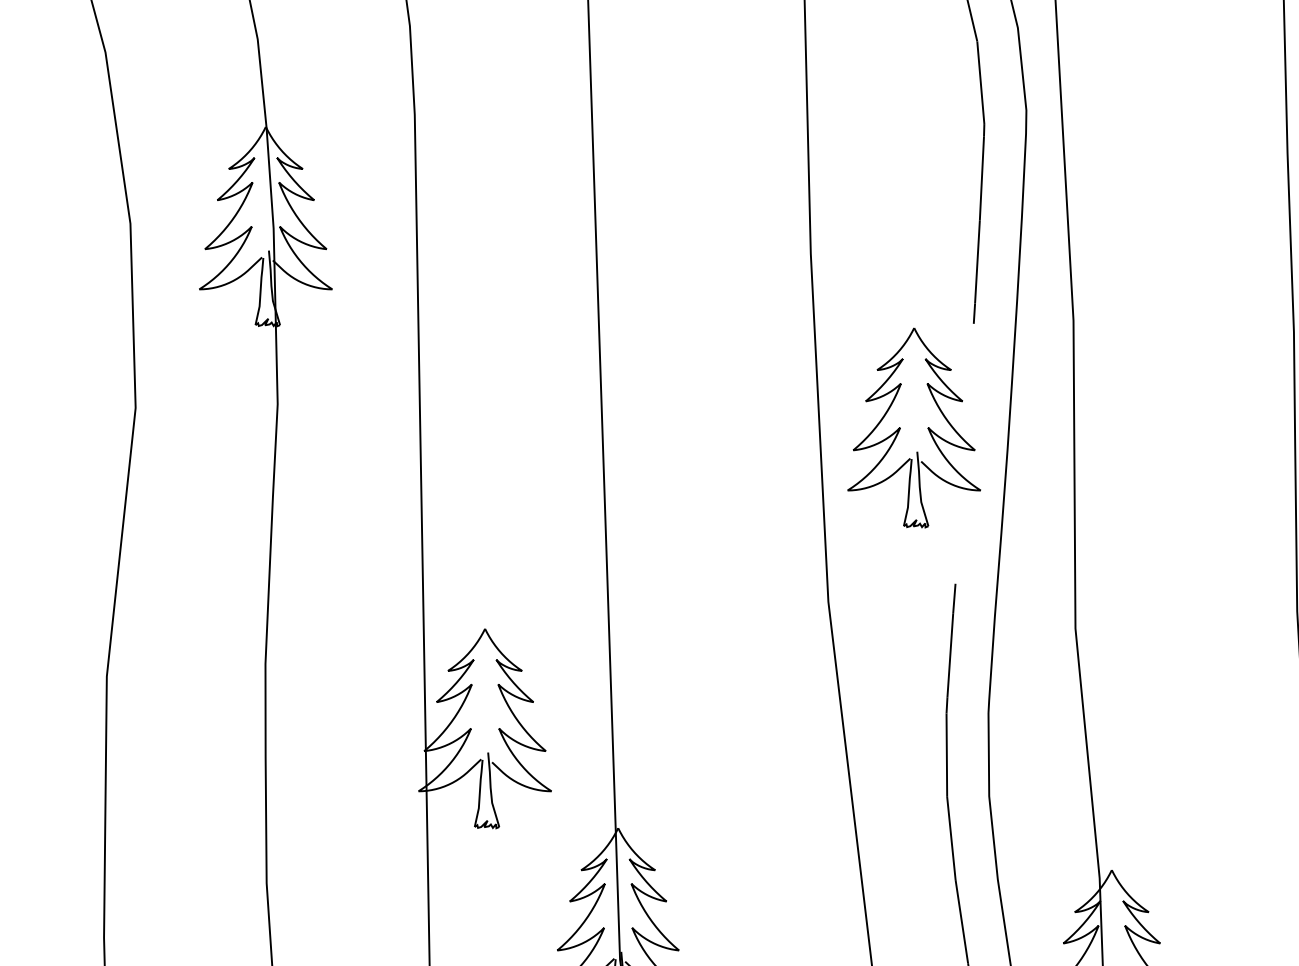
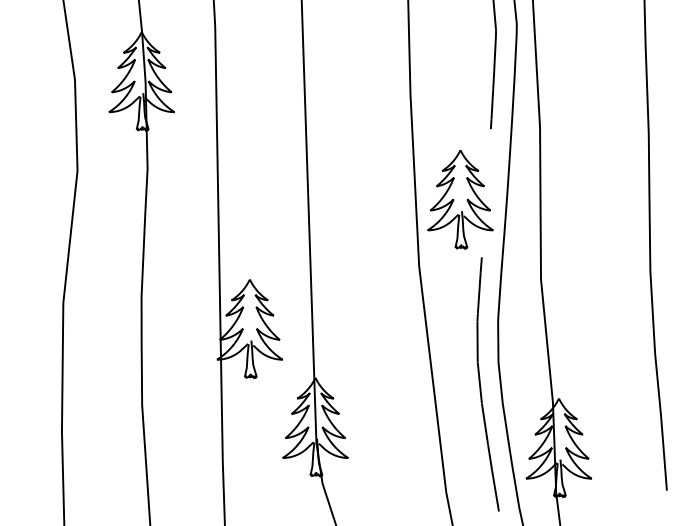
part: (914, 427) -> (460, 199), moved

